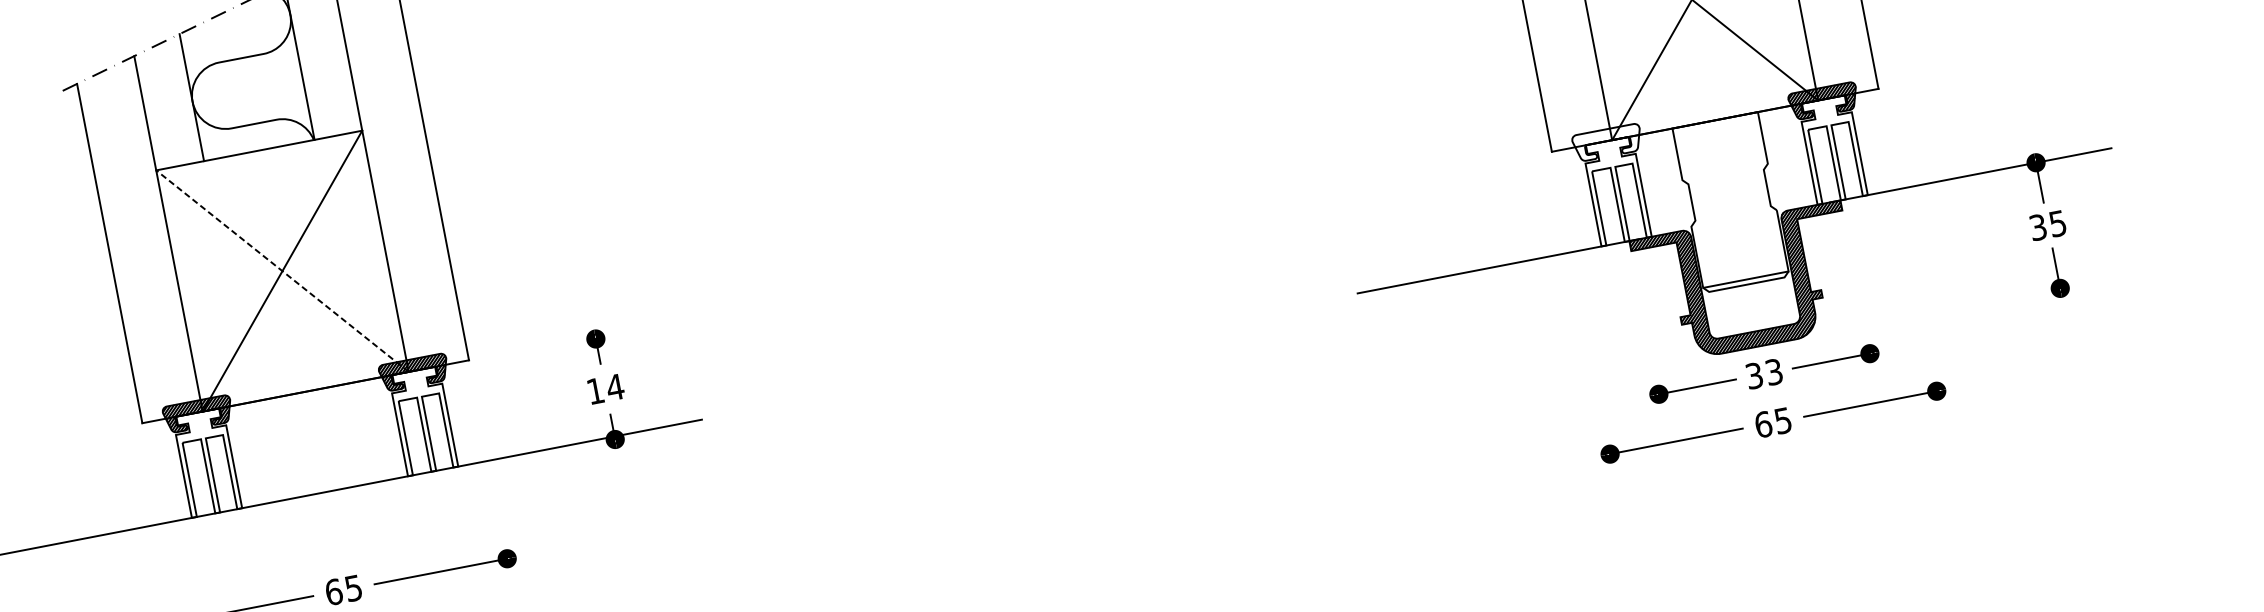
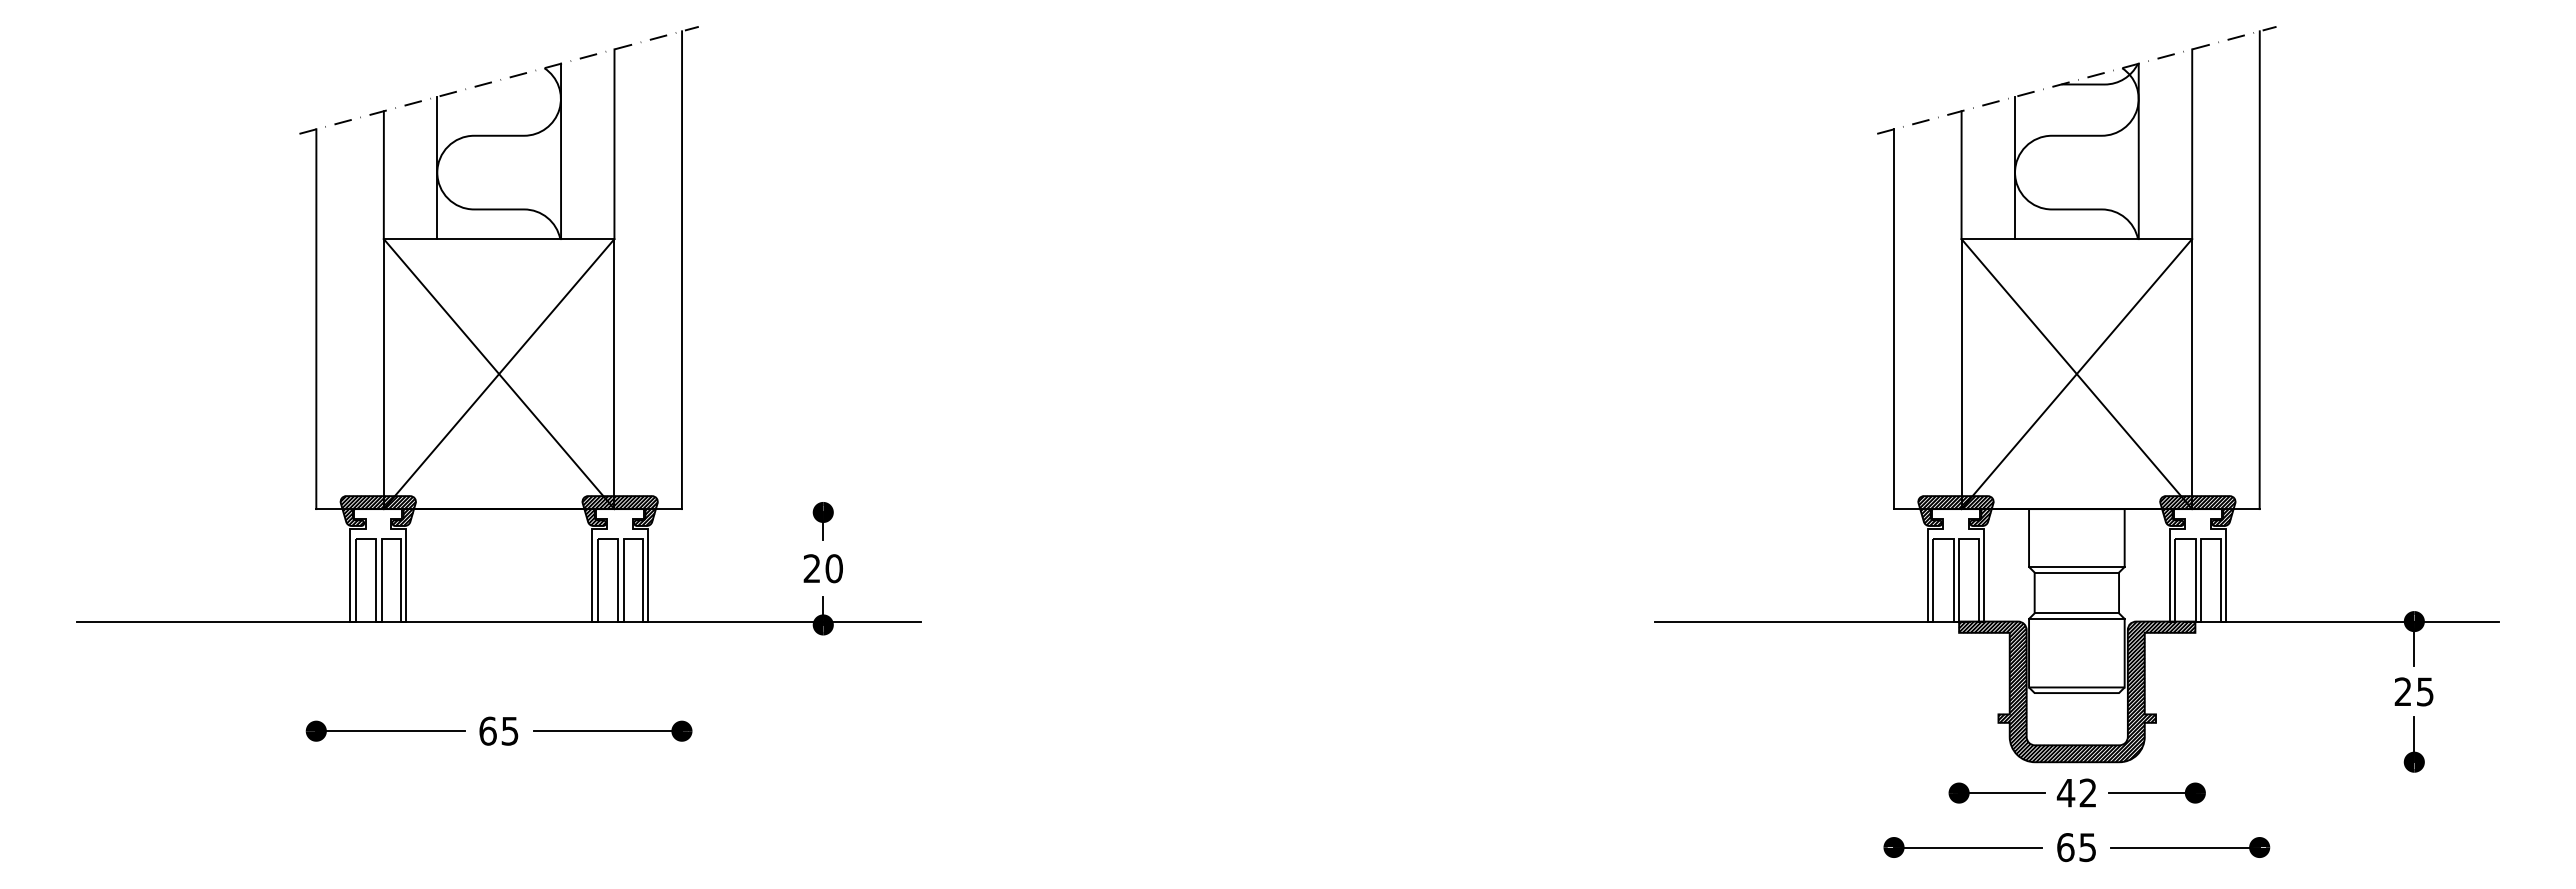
hatch: (1607, 142) -> (1955, 510), added
line: (1724, 171) -> (2076, 566), added
line: (1725, 177) -> (2076, 572), added
line: (1732, 213) -> (2076, 613), added
line: (1733, 218) -> (2076, 618), added
text: (2037, 227) -> (2402, 691), 35 -> 25
line: (282, 271) -> (499, 374), dashed -> solid
text: (1763, 373) -> (2076, 792), 33 -> 42
text: (605, 389) -> (823, 568), 14 -> 20

